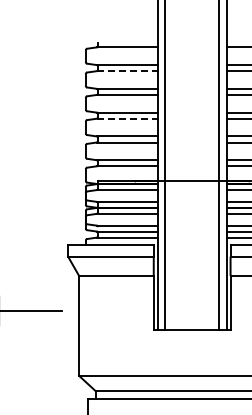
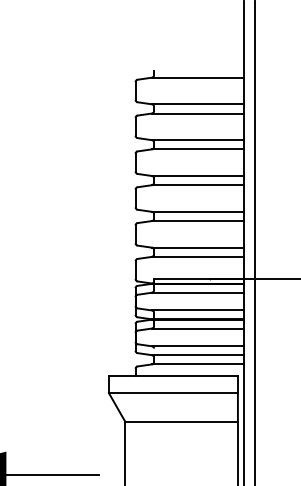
line: (127, 71) -> (198, 114), dashed -> solid
line: (127, 118) -> (198, 184), dashed -> solid

